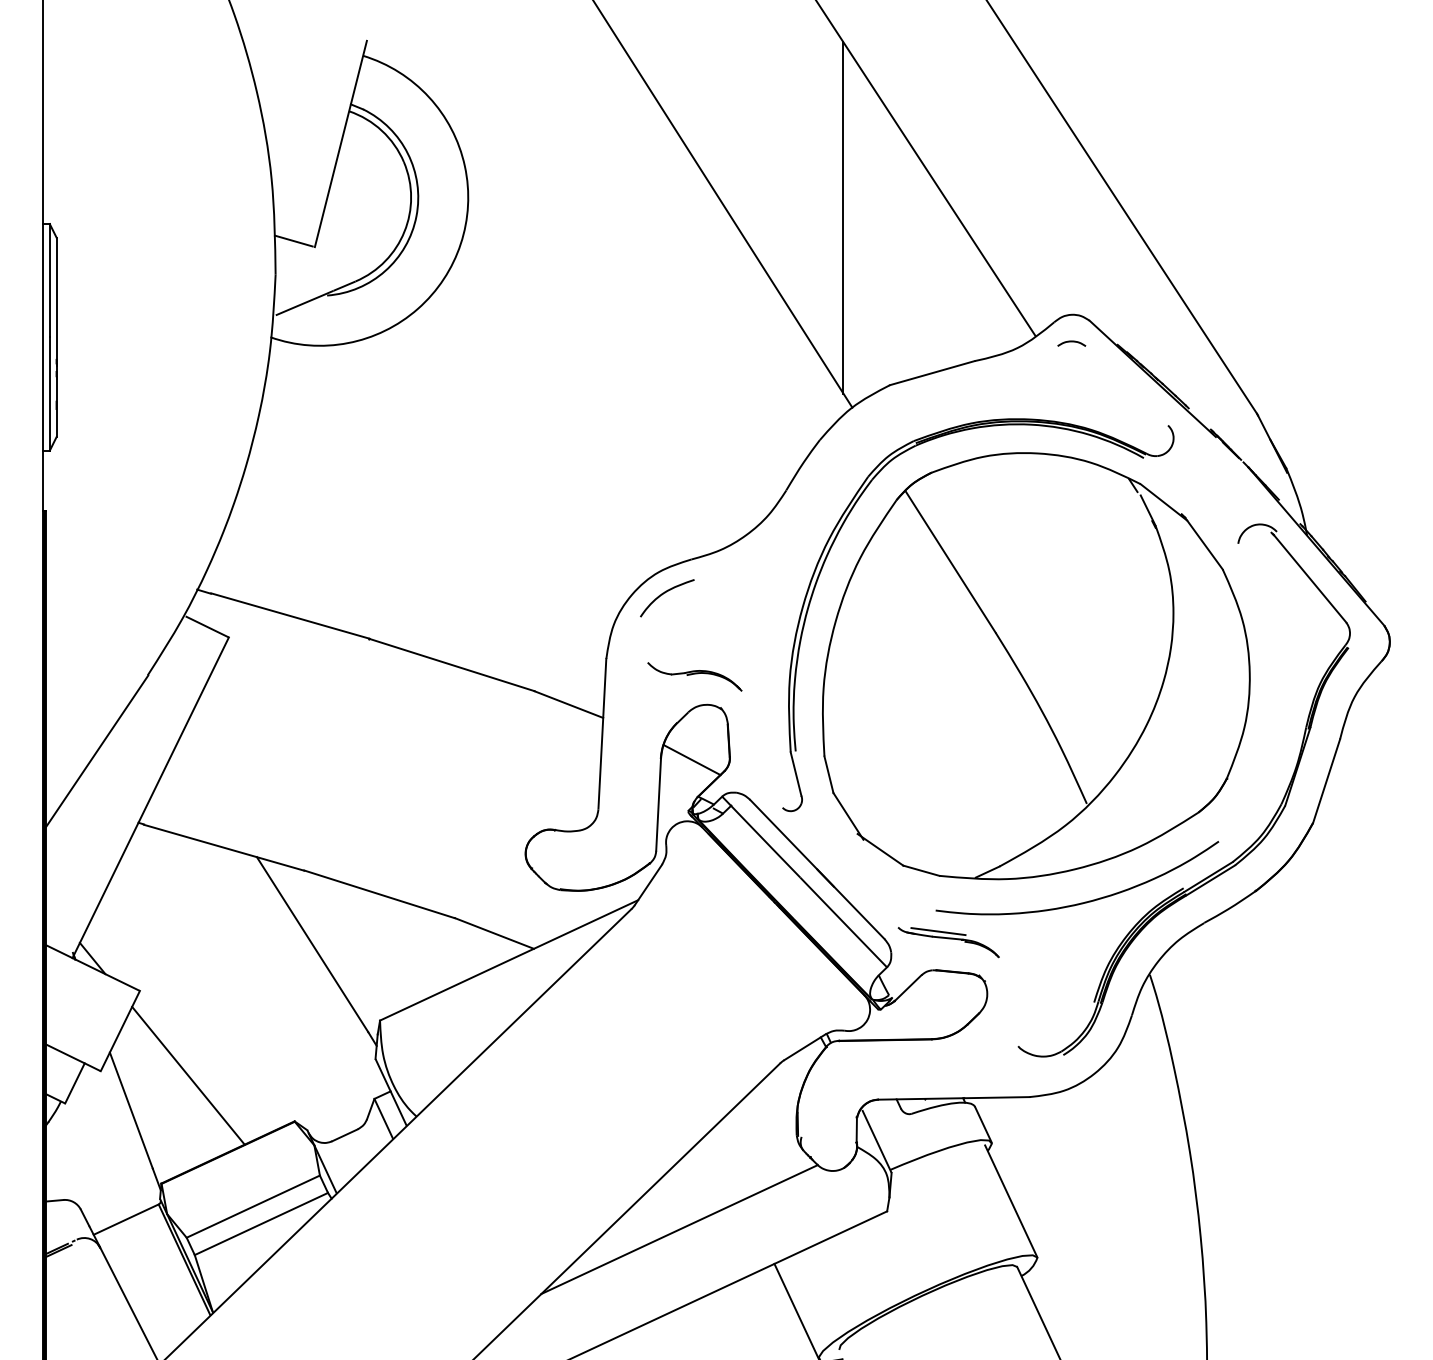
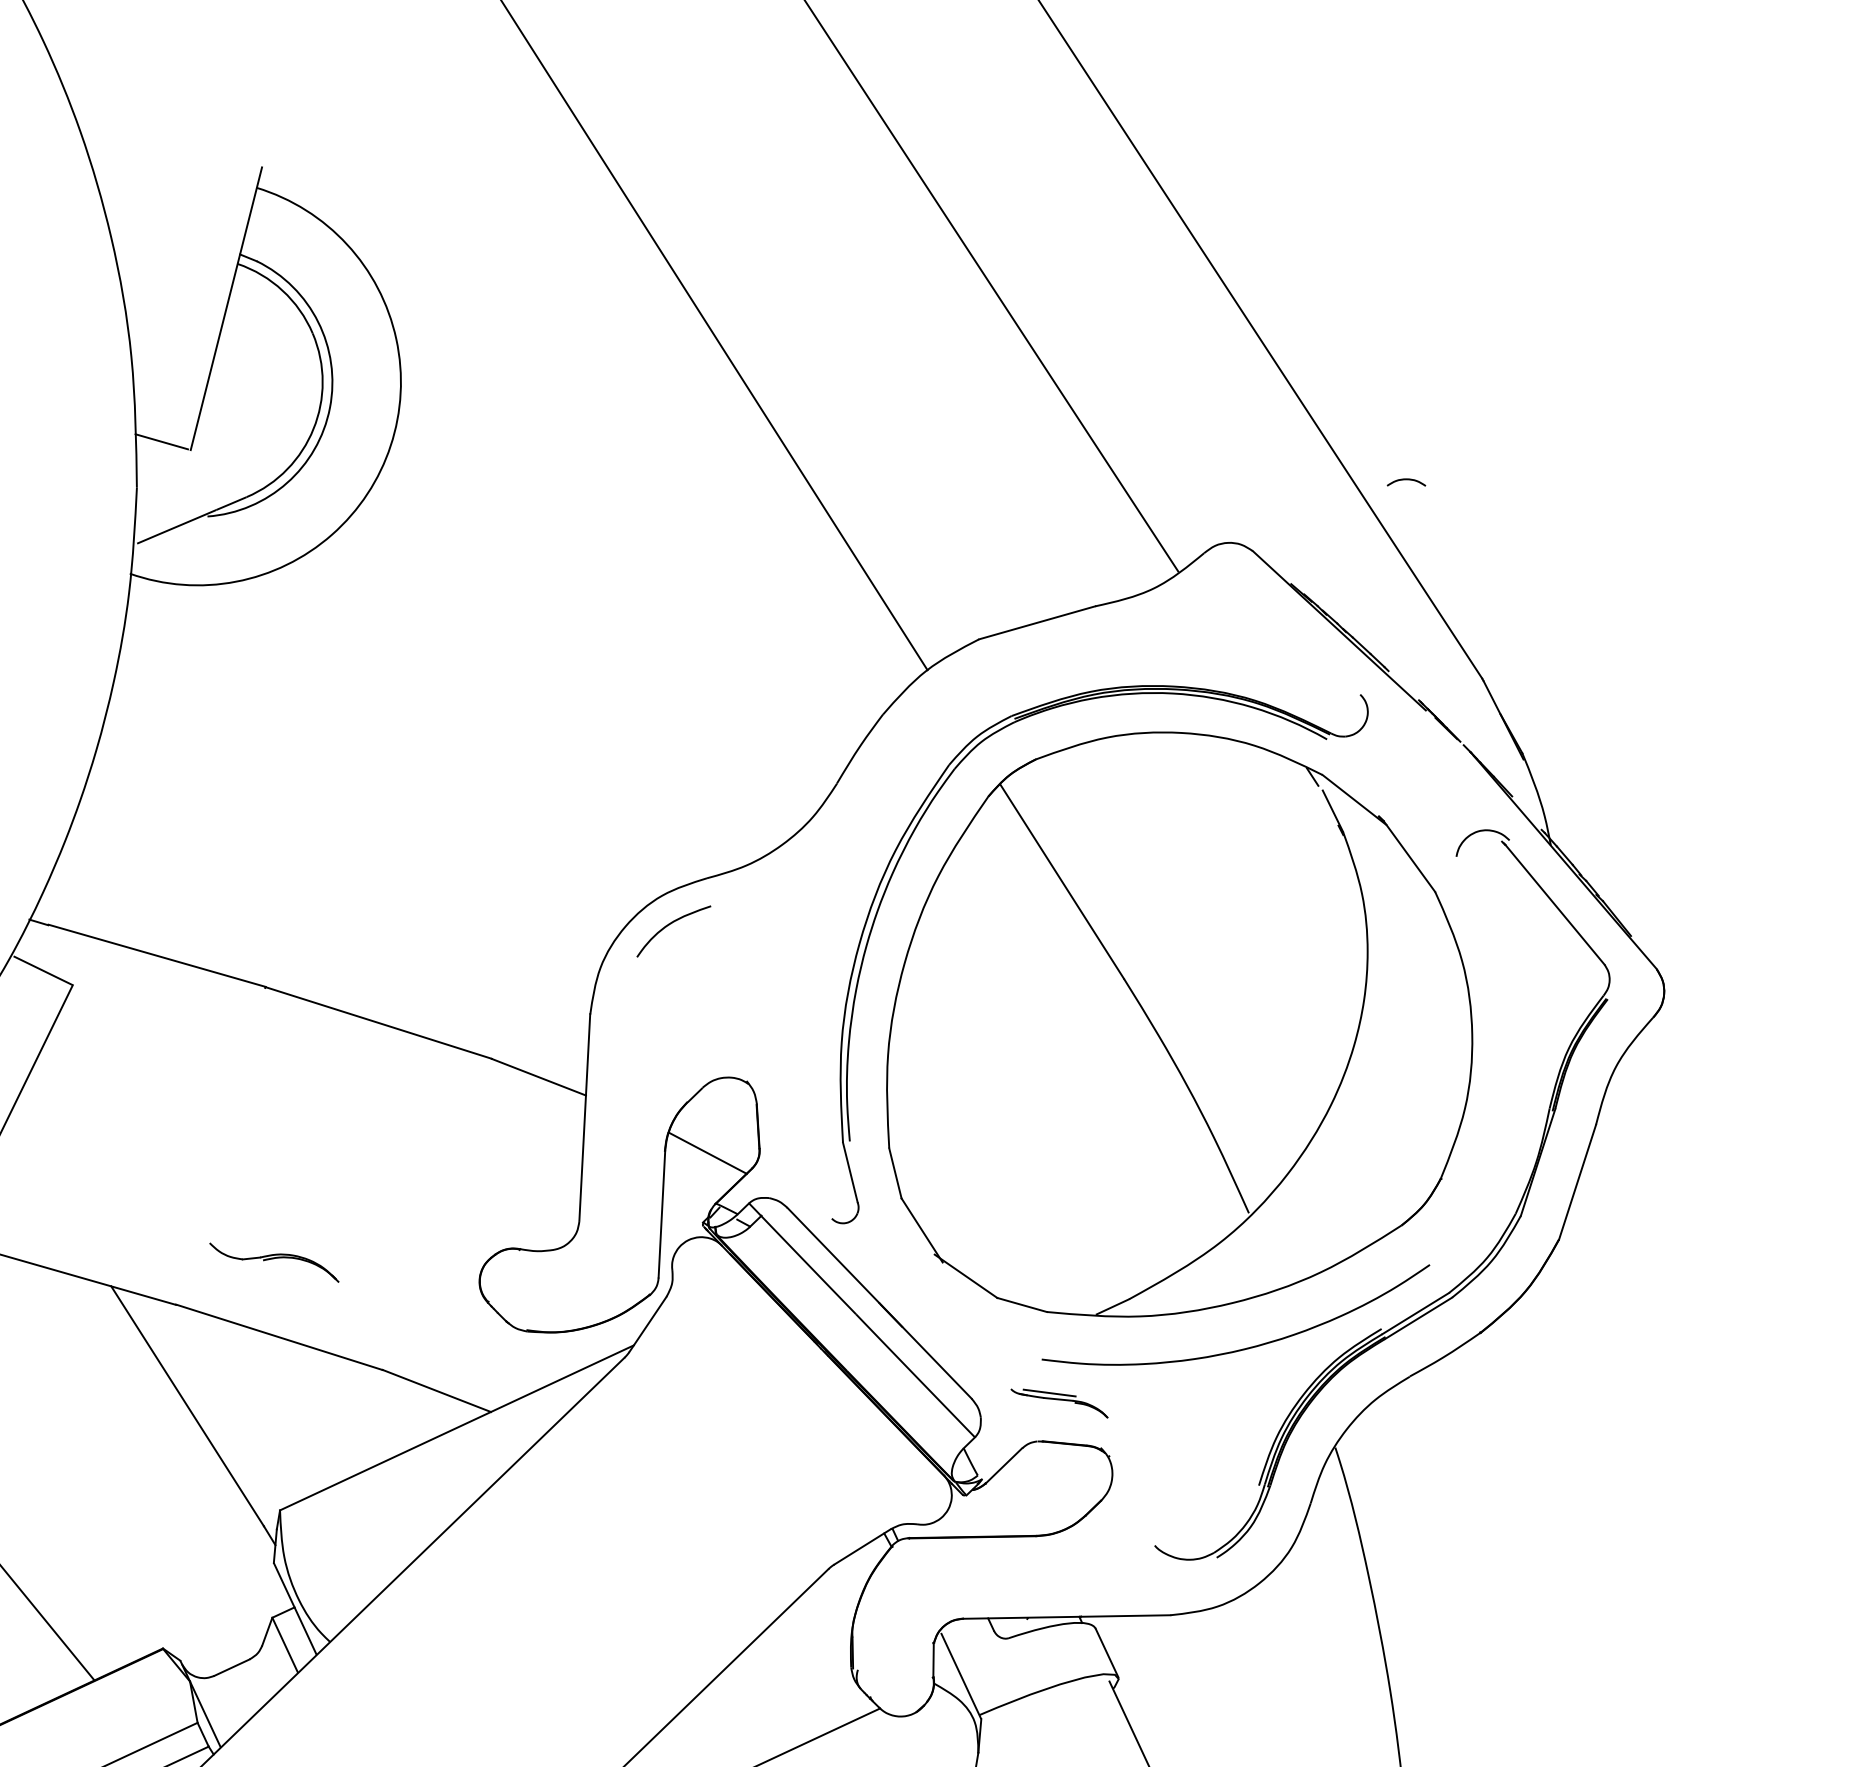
line: (843, 217) -> (915, 409), removed
curve: (1071, 342) -> (1406, 480), moved
part: (694, 676) -> (273, 1262), moved
part: (948, 942) -> (1059, 1403), size x0.7

